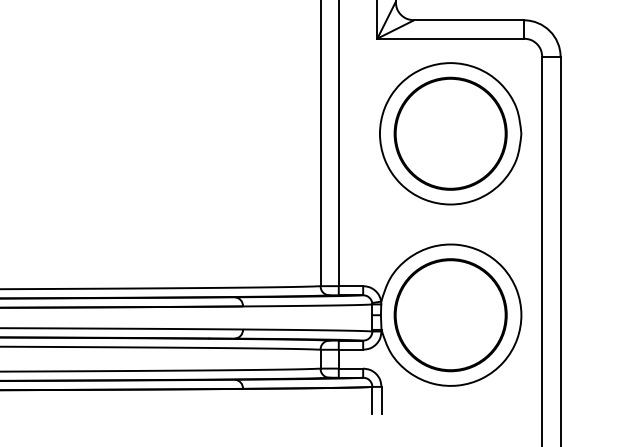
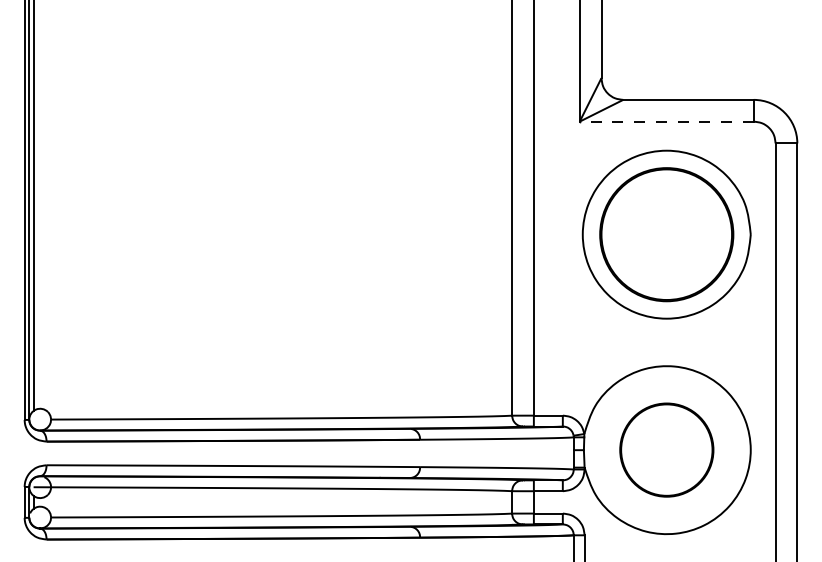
line: (450, 38) -> (666, 121), solid -> dashed
part: (450, 314) -> (666, 449), size x0.7

